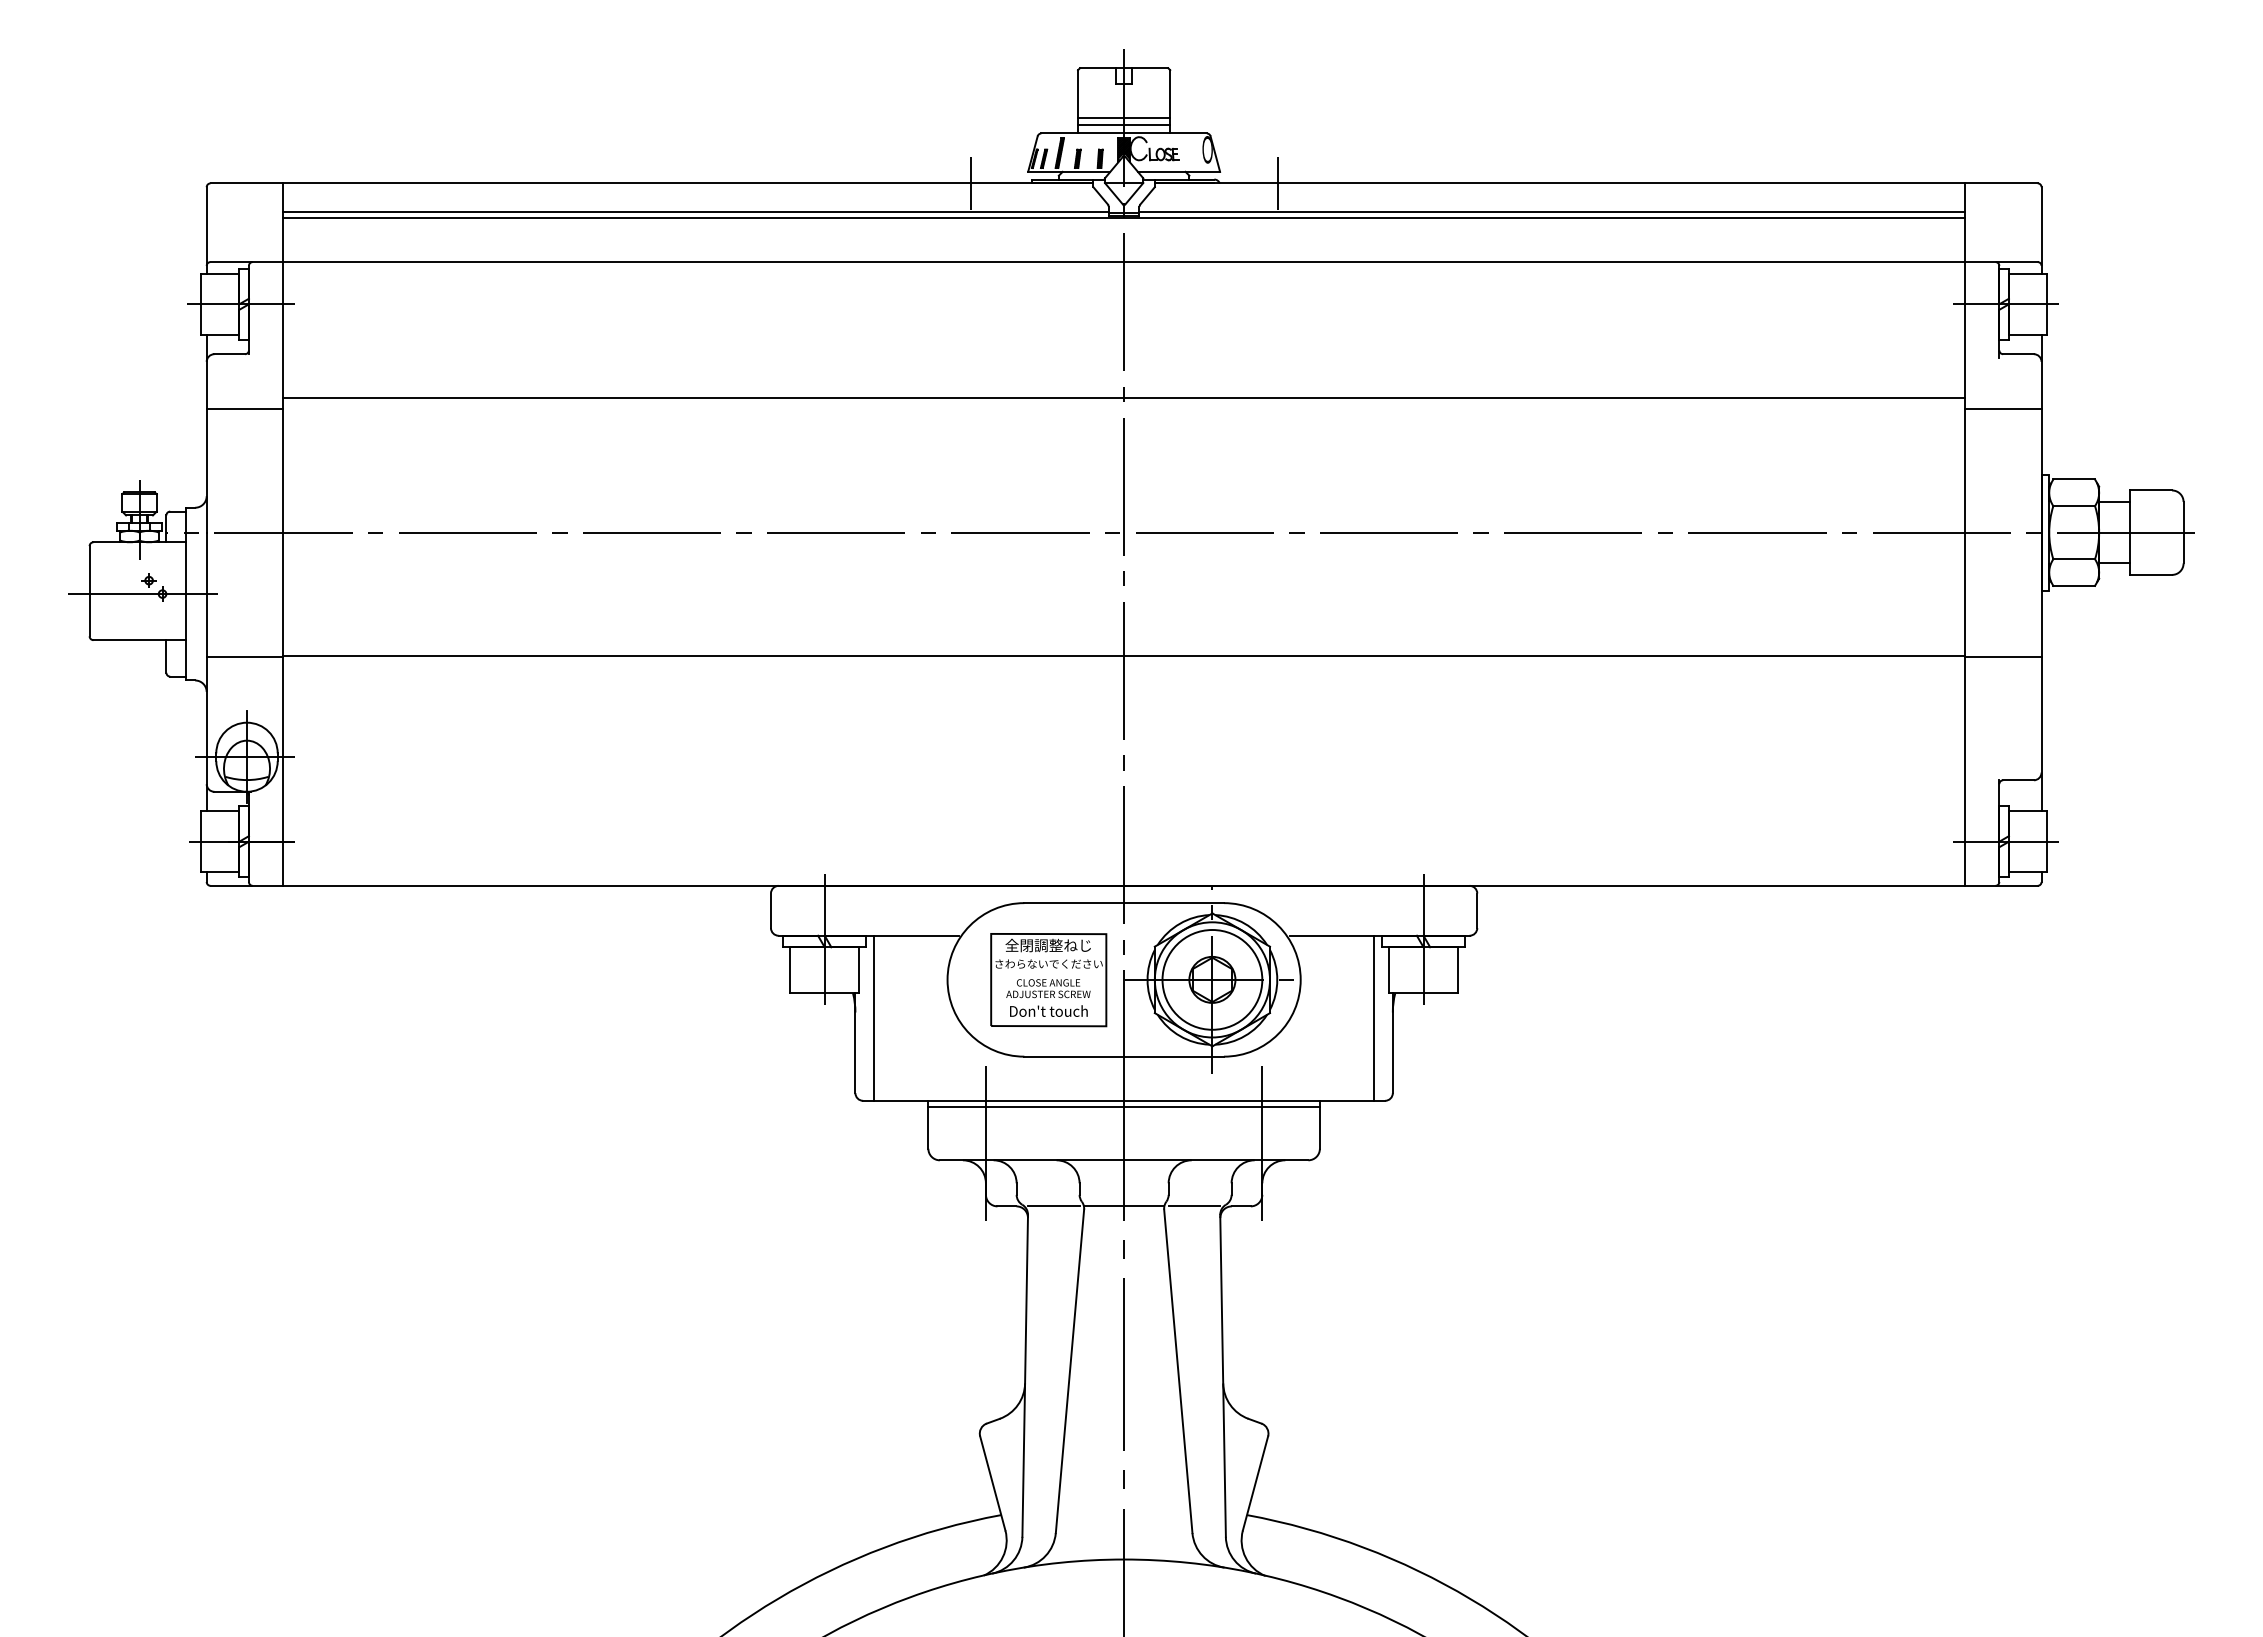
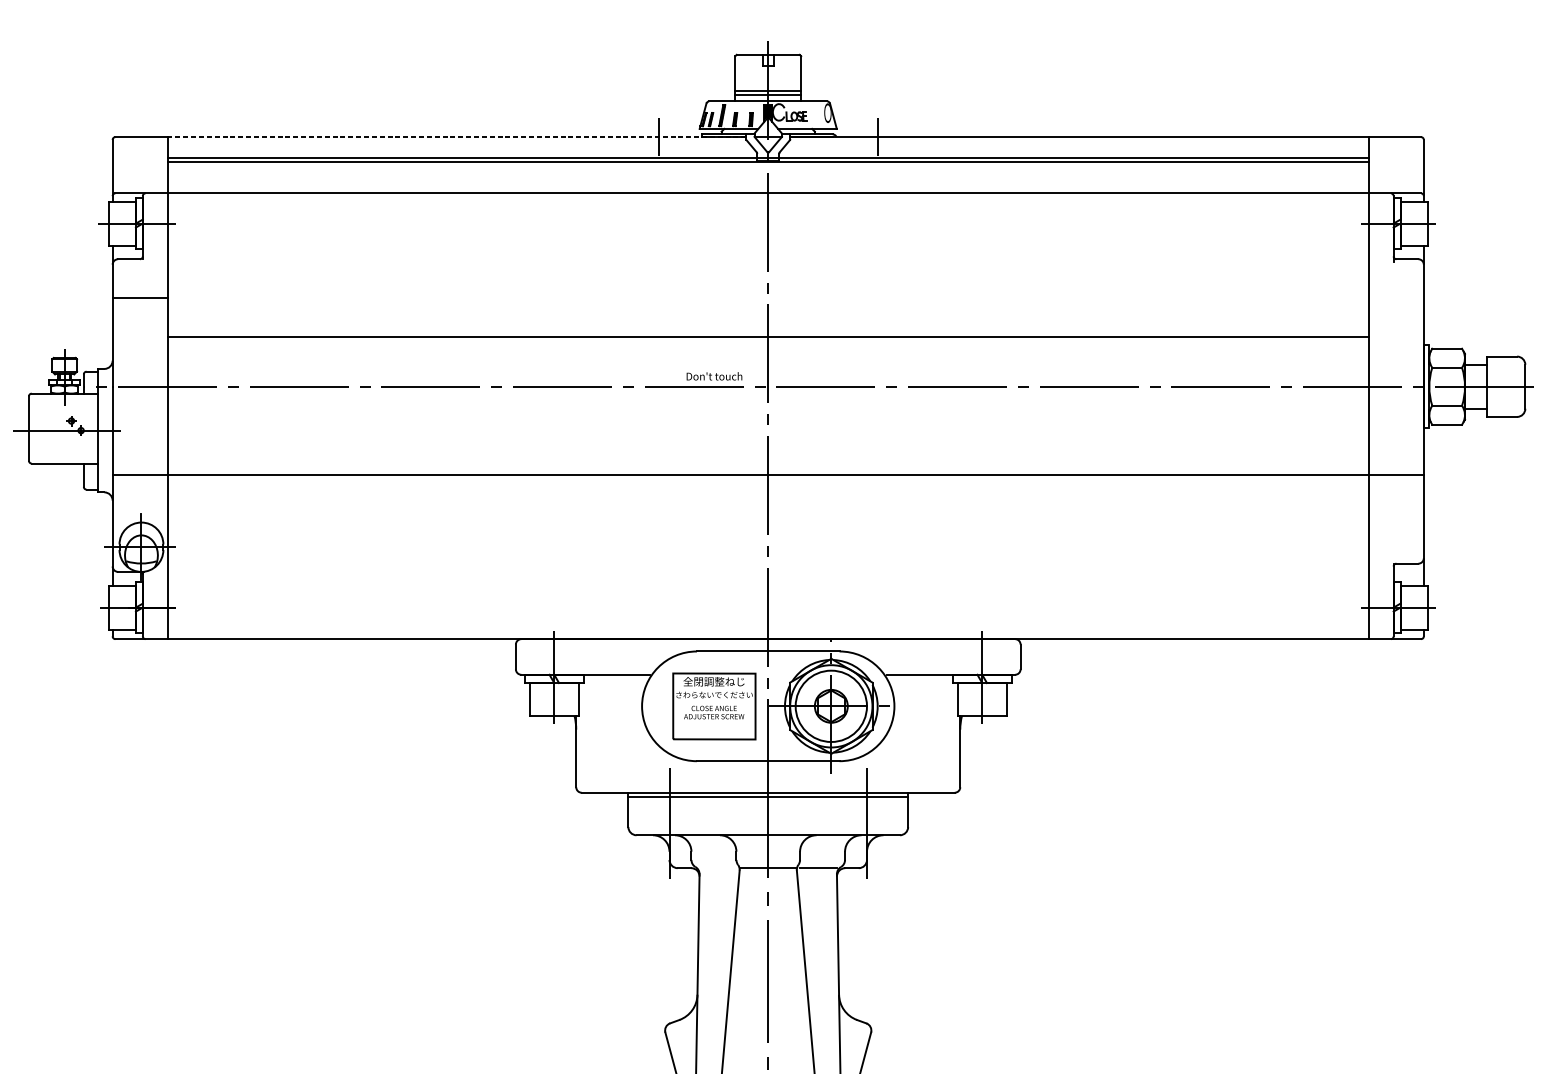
line: (688, 183) -> (456, 137), solid -> dashed
line: (1123, 397) -> (767, 336), moved
line: (2002, 408) -> (1395, 298), removed
text: (1048, 1010) -> (714, 375), moved
line: (874, 1017) -> (589, 733), removed
line: (1374, 1017) -> (947, 733), removed
line: (1053, 1206) -> (717, 868), removed

